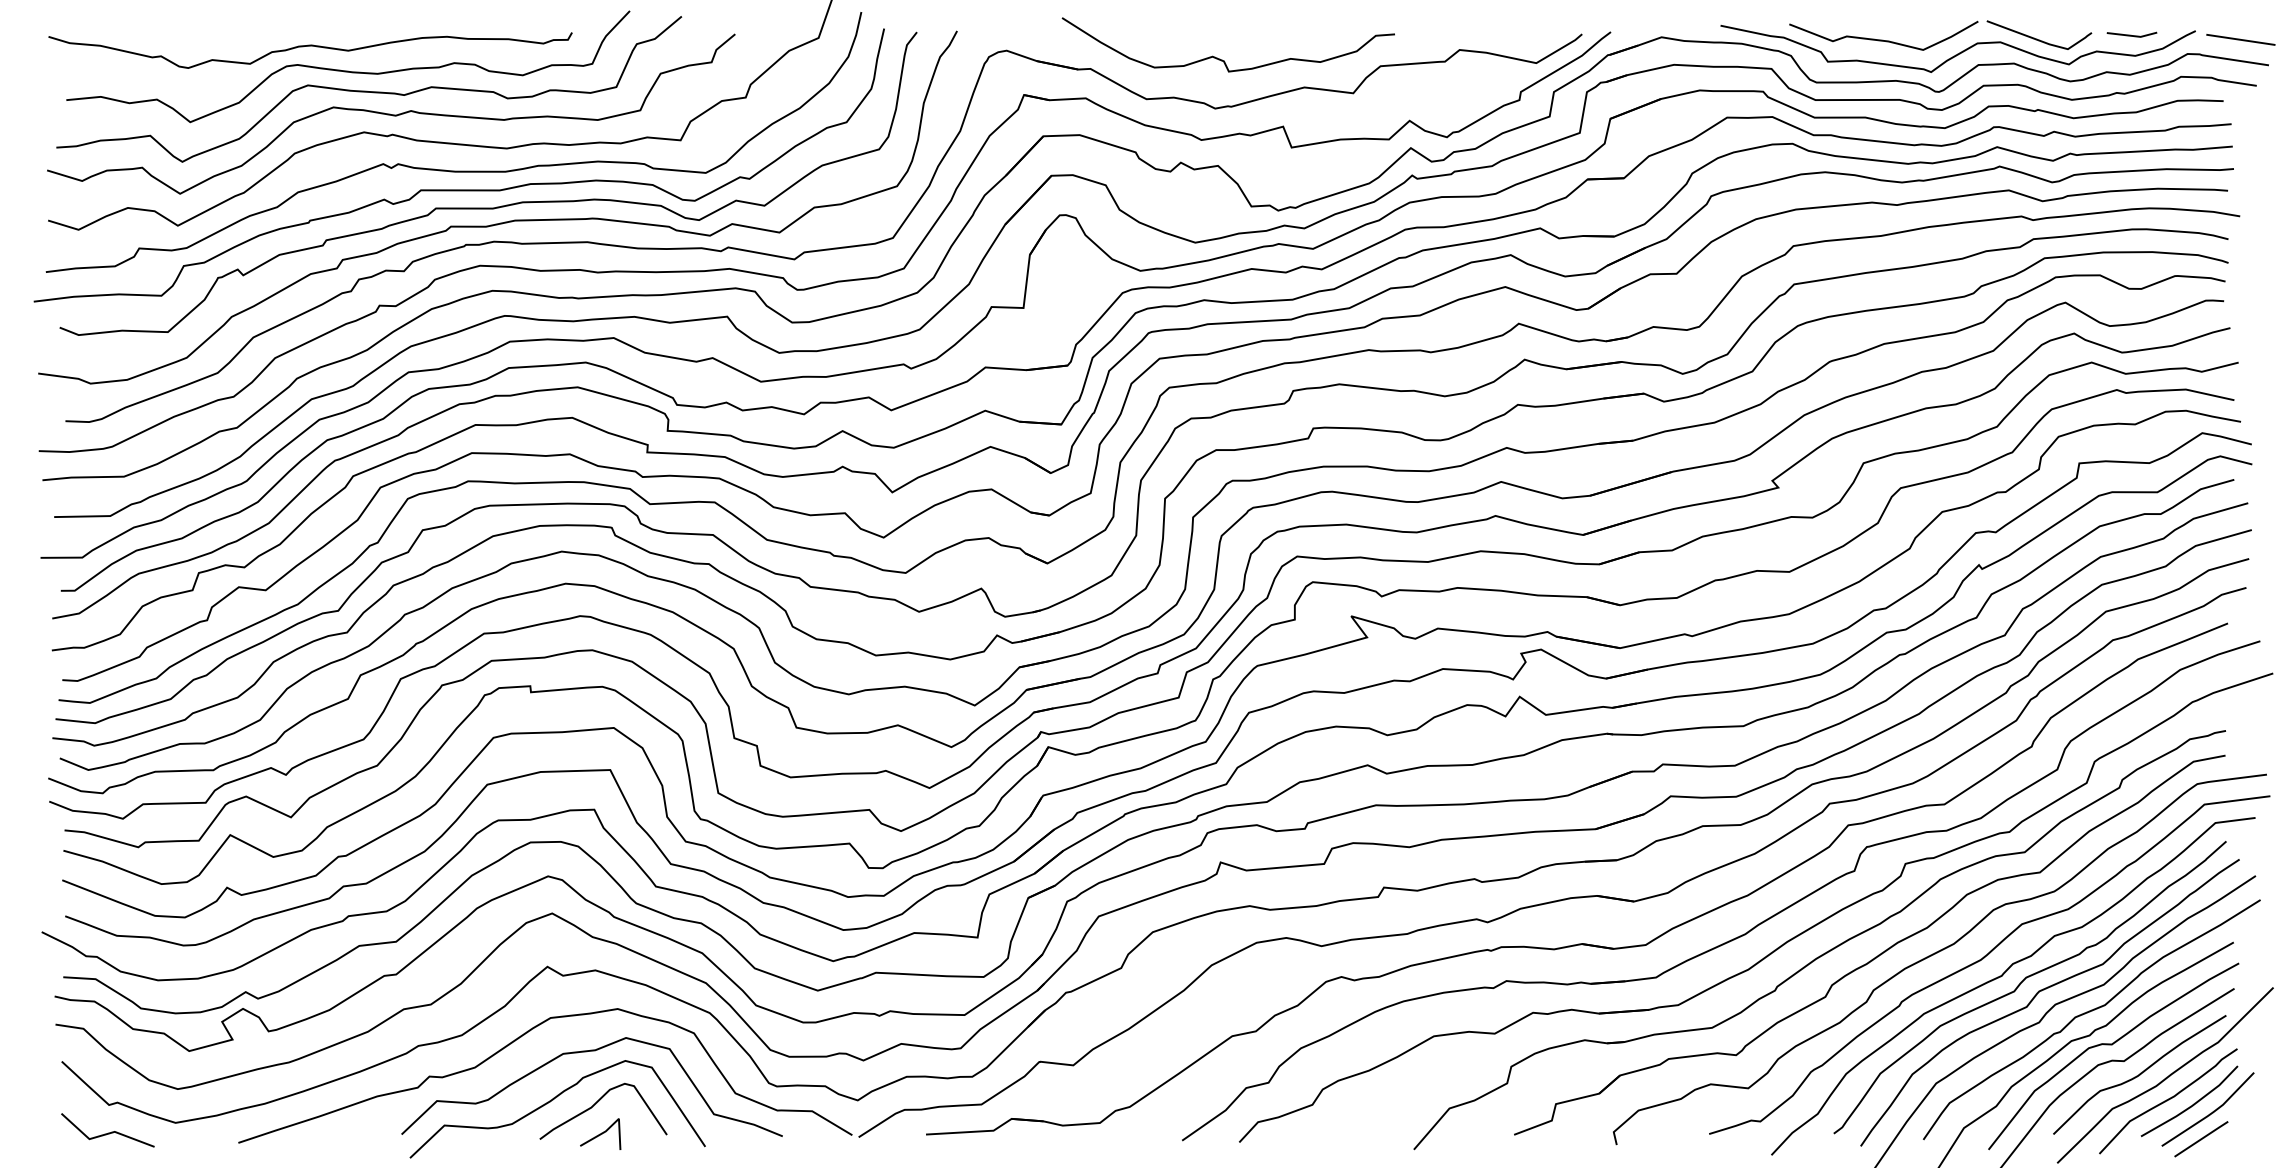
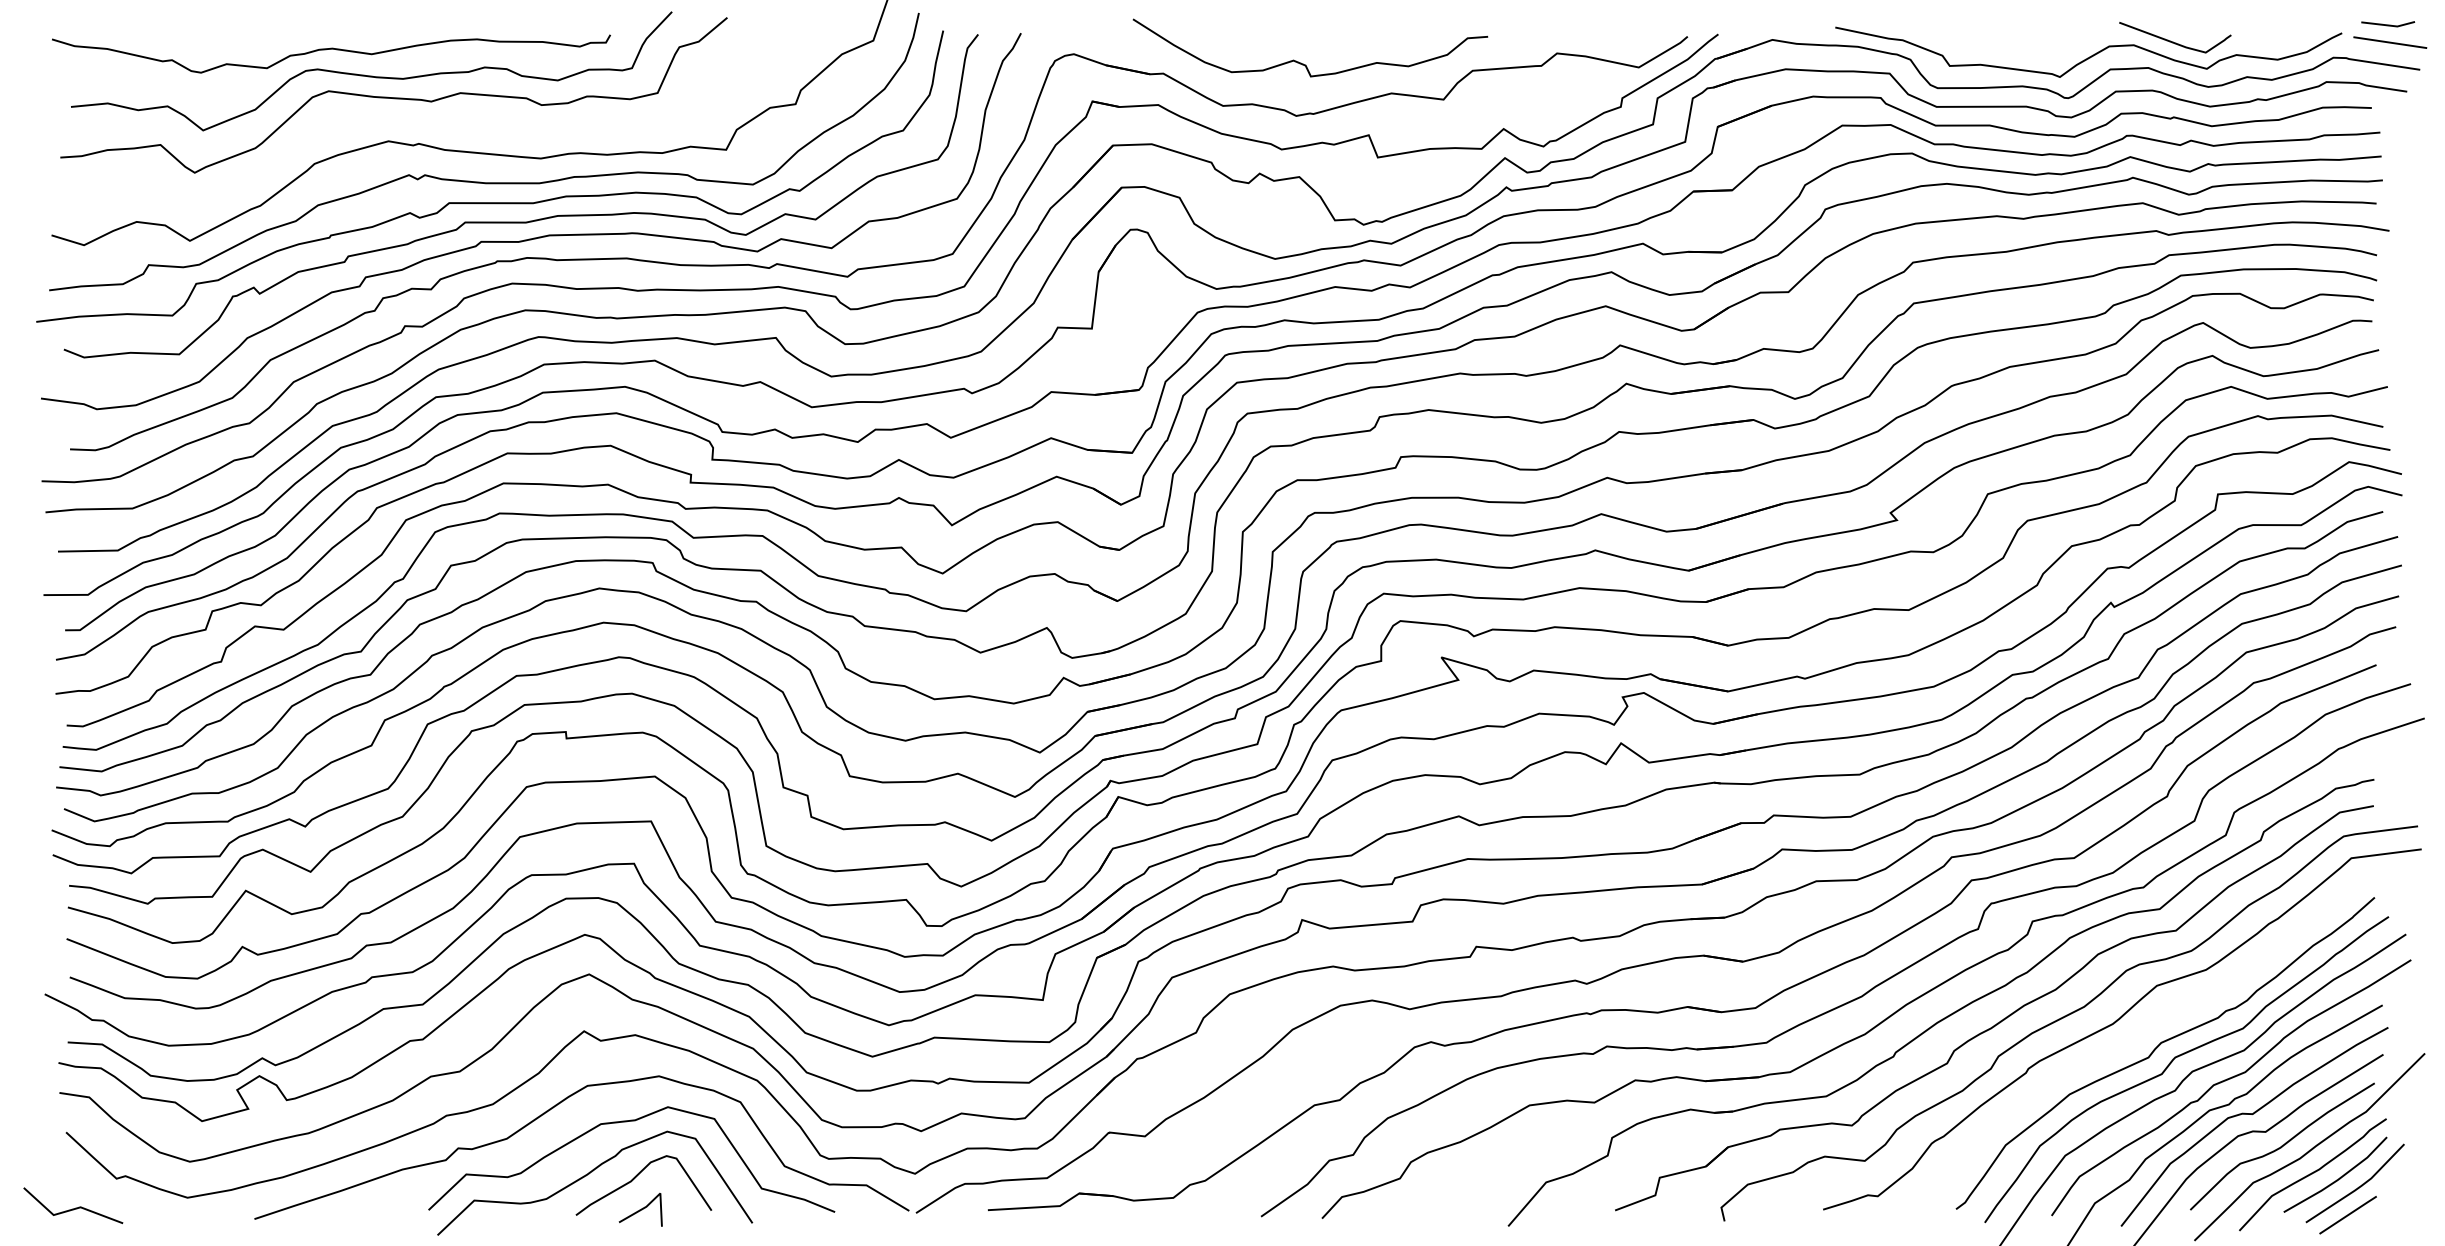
line: (2132, 35) -> (2388, 24), moved
curve: (1883, 39) -> (2009, 42), removed
curve: (391, 113) -> (417, 121), removed
curve: (2002, 976) -> (2136, 1041), removed
line: (109, 1132) -> (75, 1207), moved

